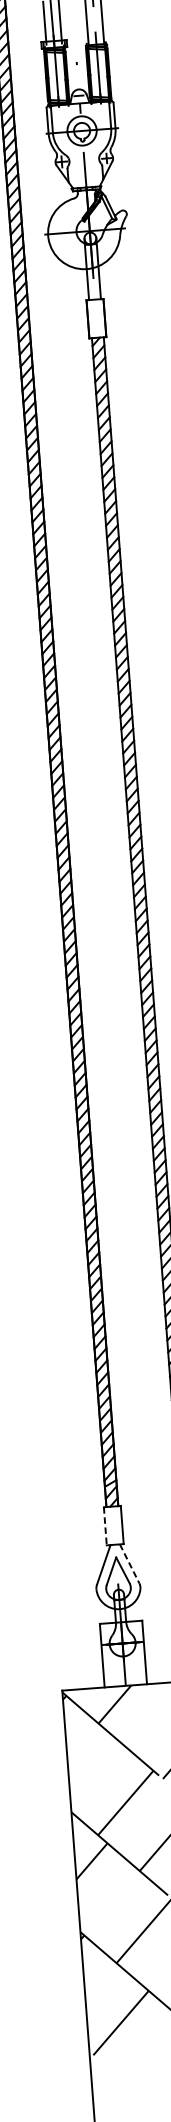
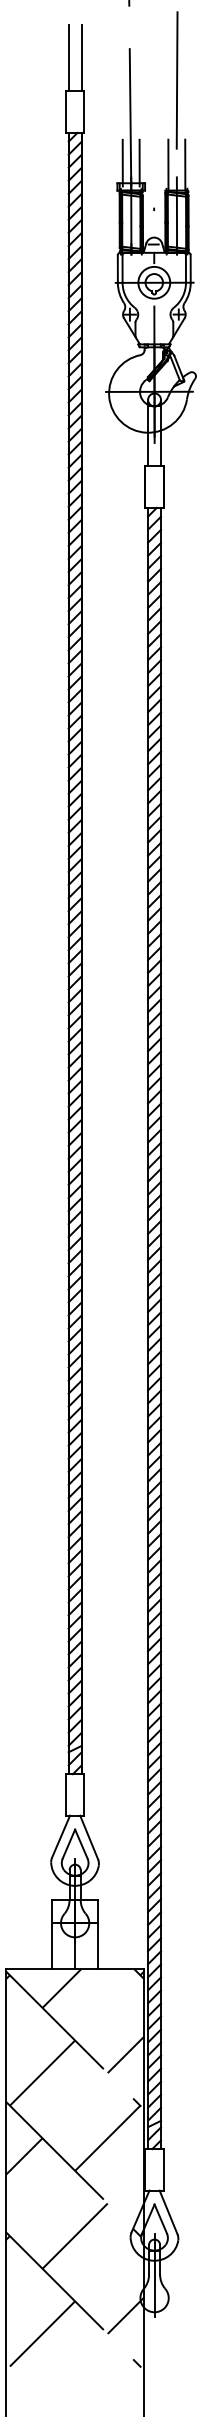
line: (104, 1525) -> (65, 1794), dashed -> solid
line: (129, 1563) -> (89, 1837), dashed -> solid
line: (125, 1802) -> (42, 2072), moved

